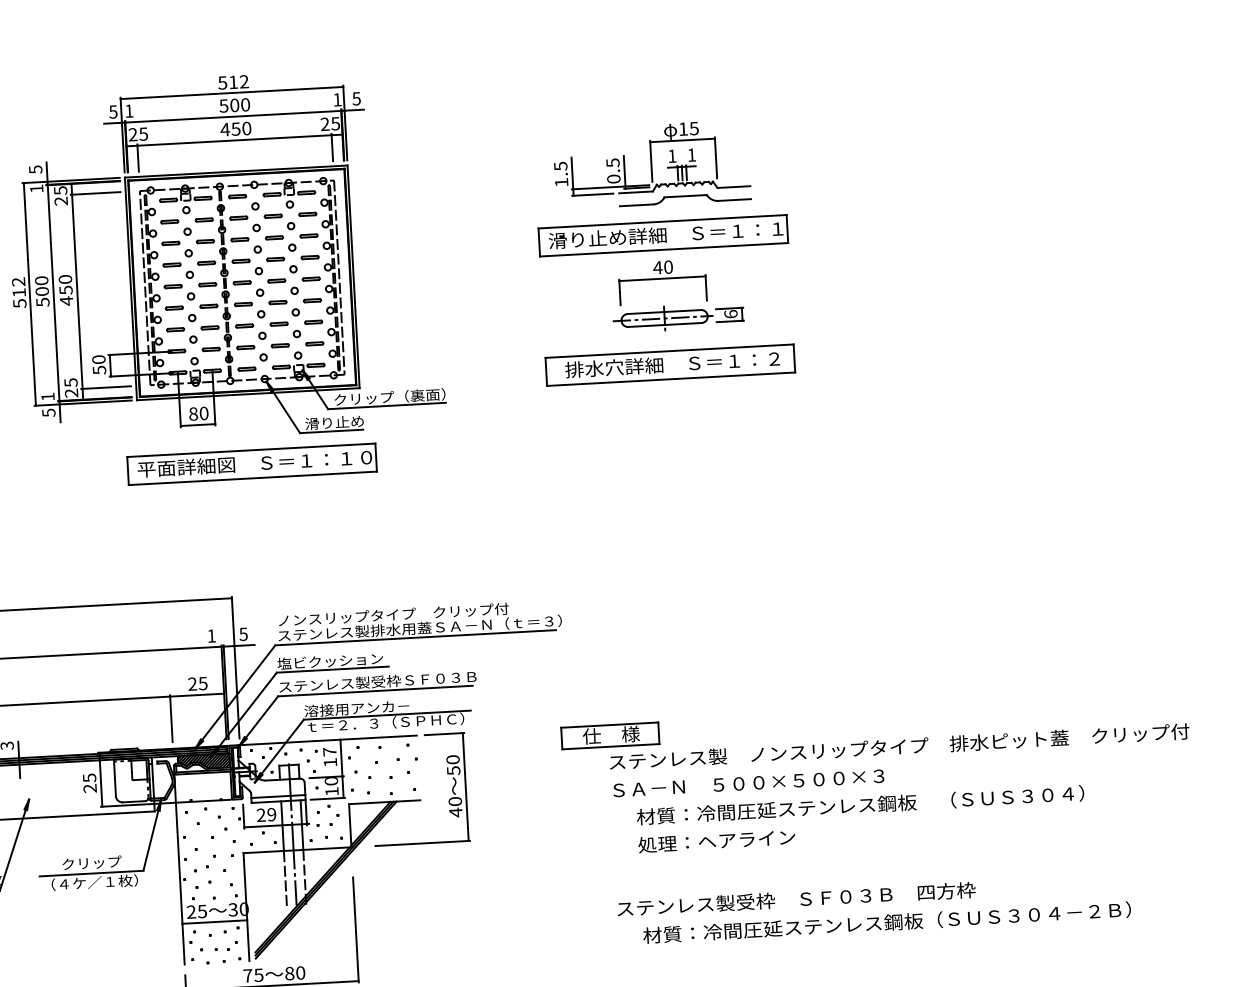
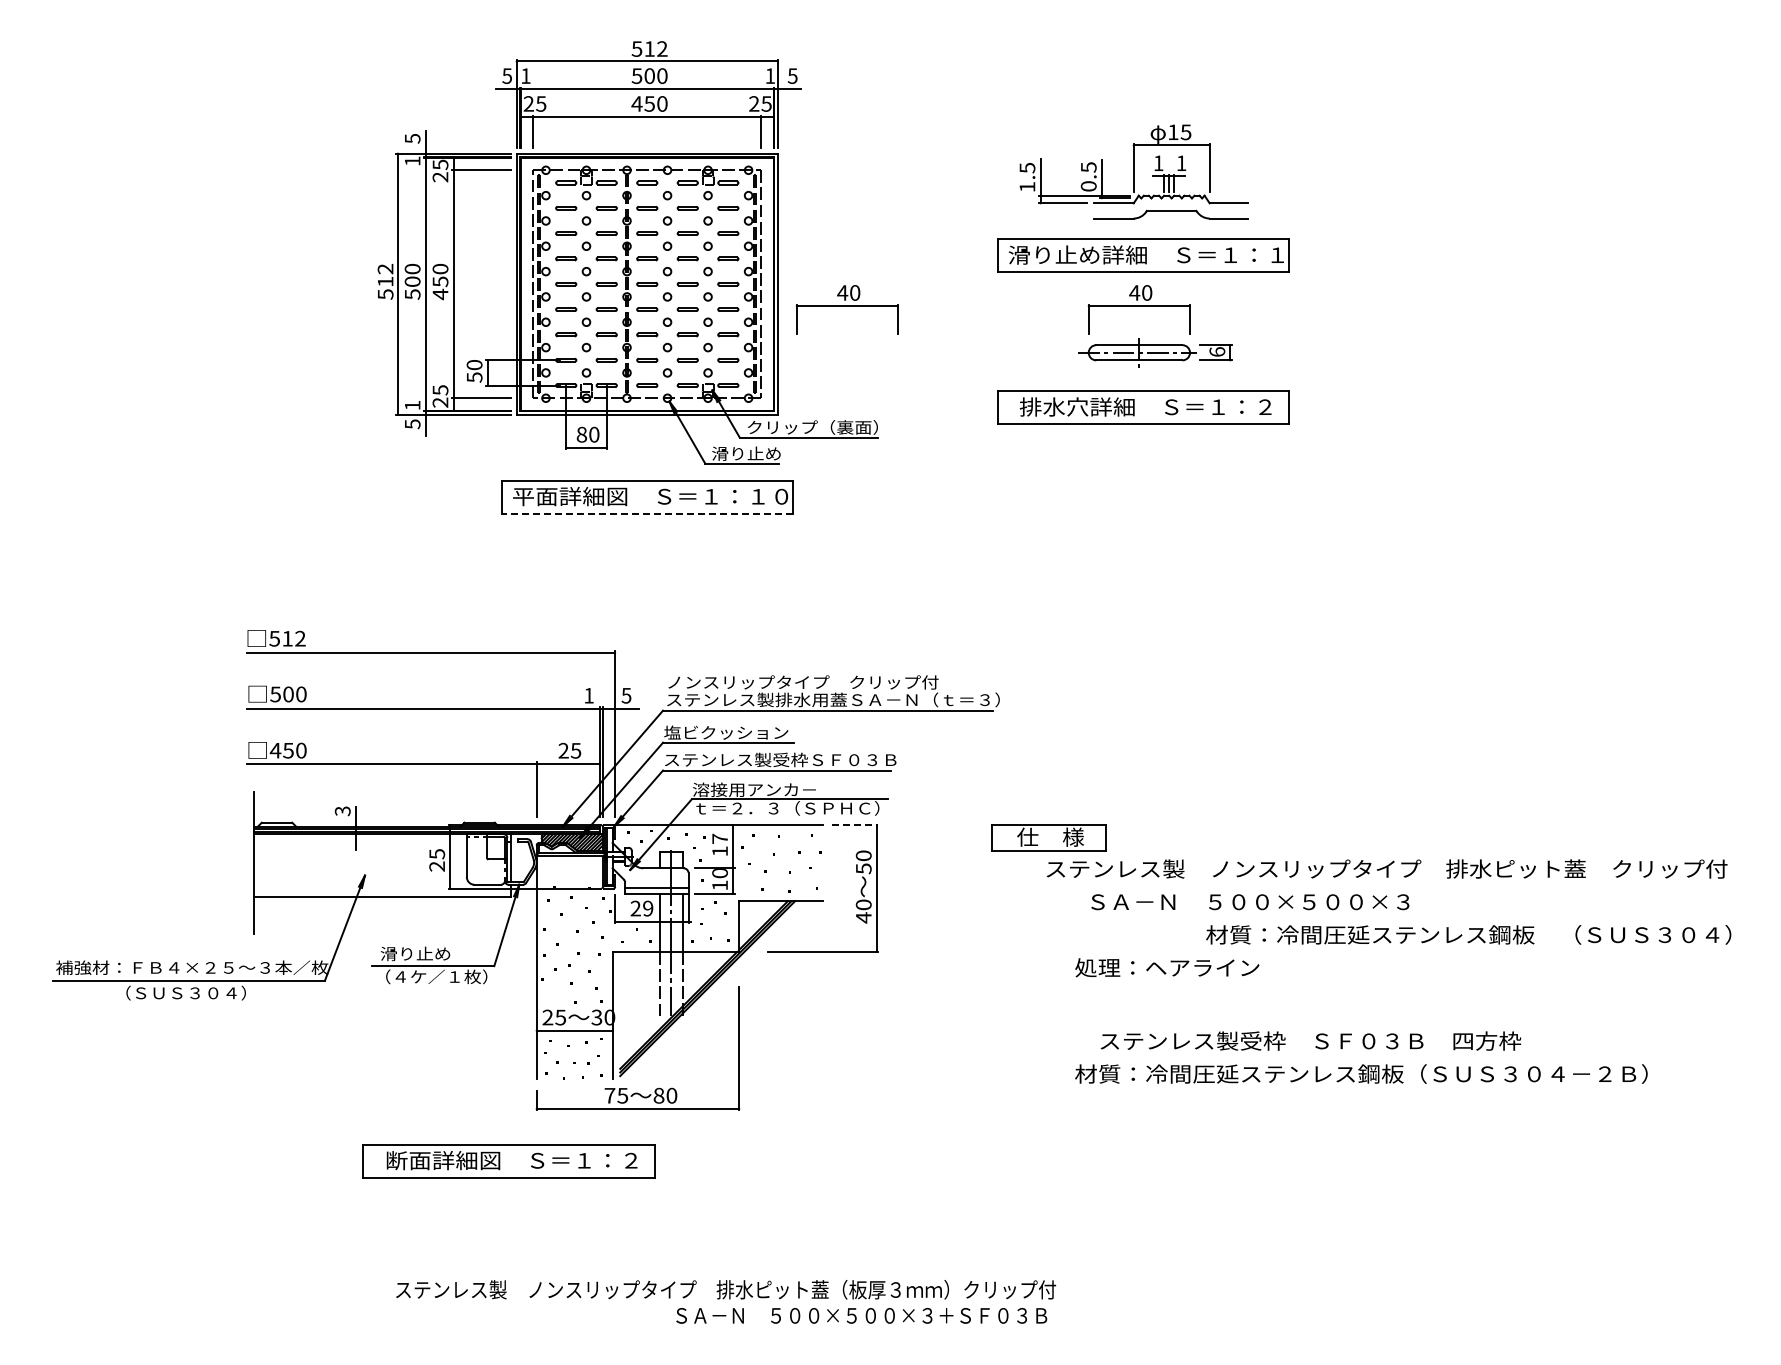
part: (413, 295) -> (846, 309), added
line: (253, 478) -> (647, 513), solid -> dashed
line: (444, 734) -> (855, 825), solid -> dashed
text: (748, 783) -> (1250, 902), moved
text: (860, 804) -> (1468, 934), moved
text: (83, 863) -> (424, 953), クリップ -> 滑り止め
text: (796, 898) -> (1310, 1040), moved

